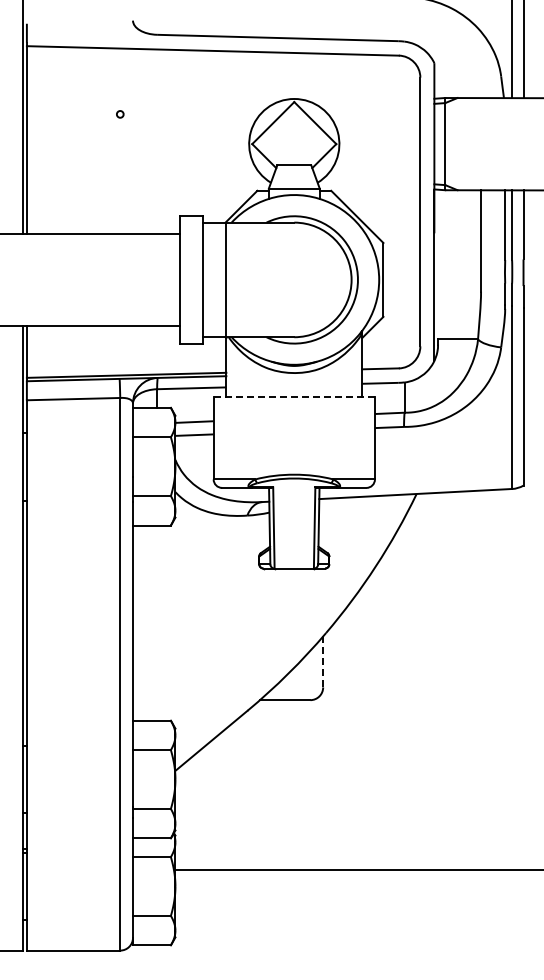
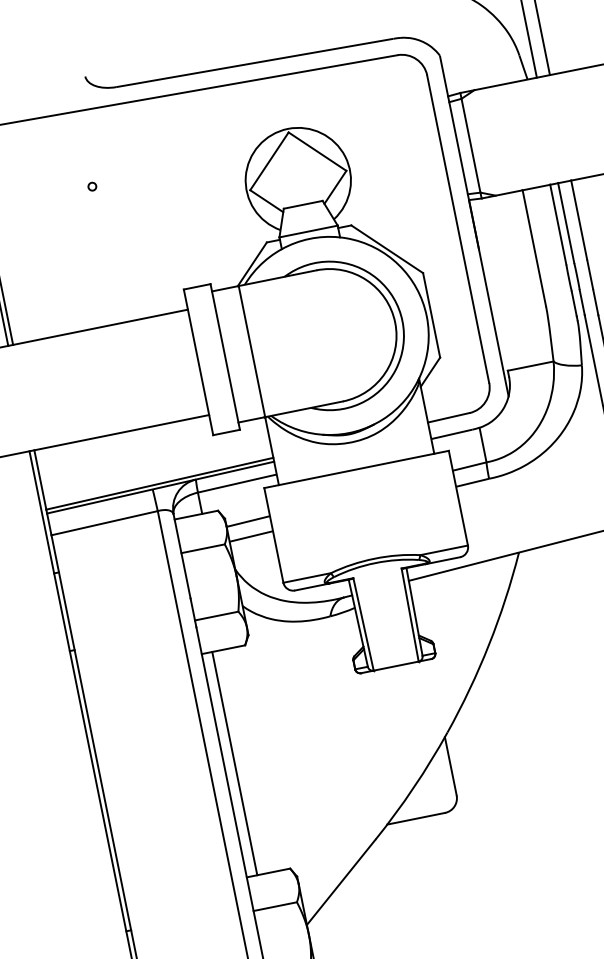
line: (294, 396) -> (356, 469), dashed -> solid
line: (142, 622) -> (235, 762), added
line: (323, 661) -> (451, 765), dashed -> solid

